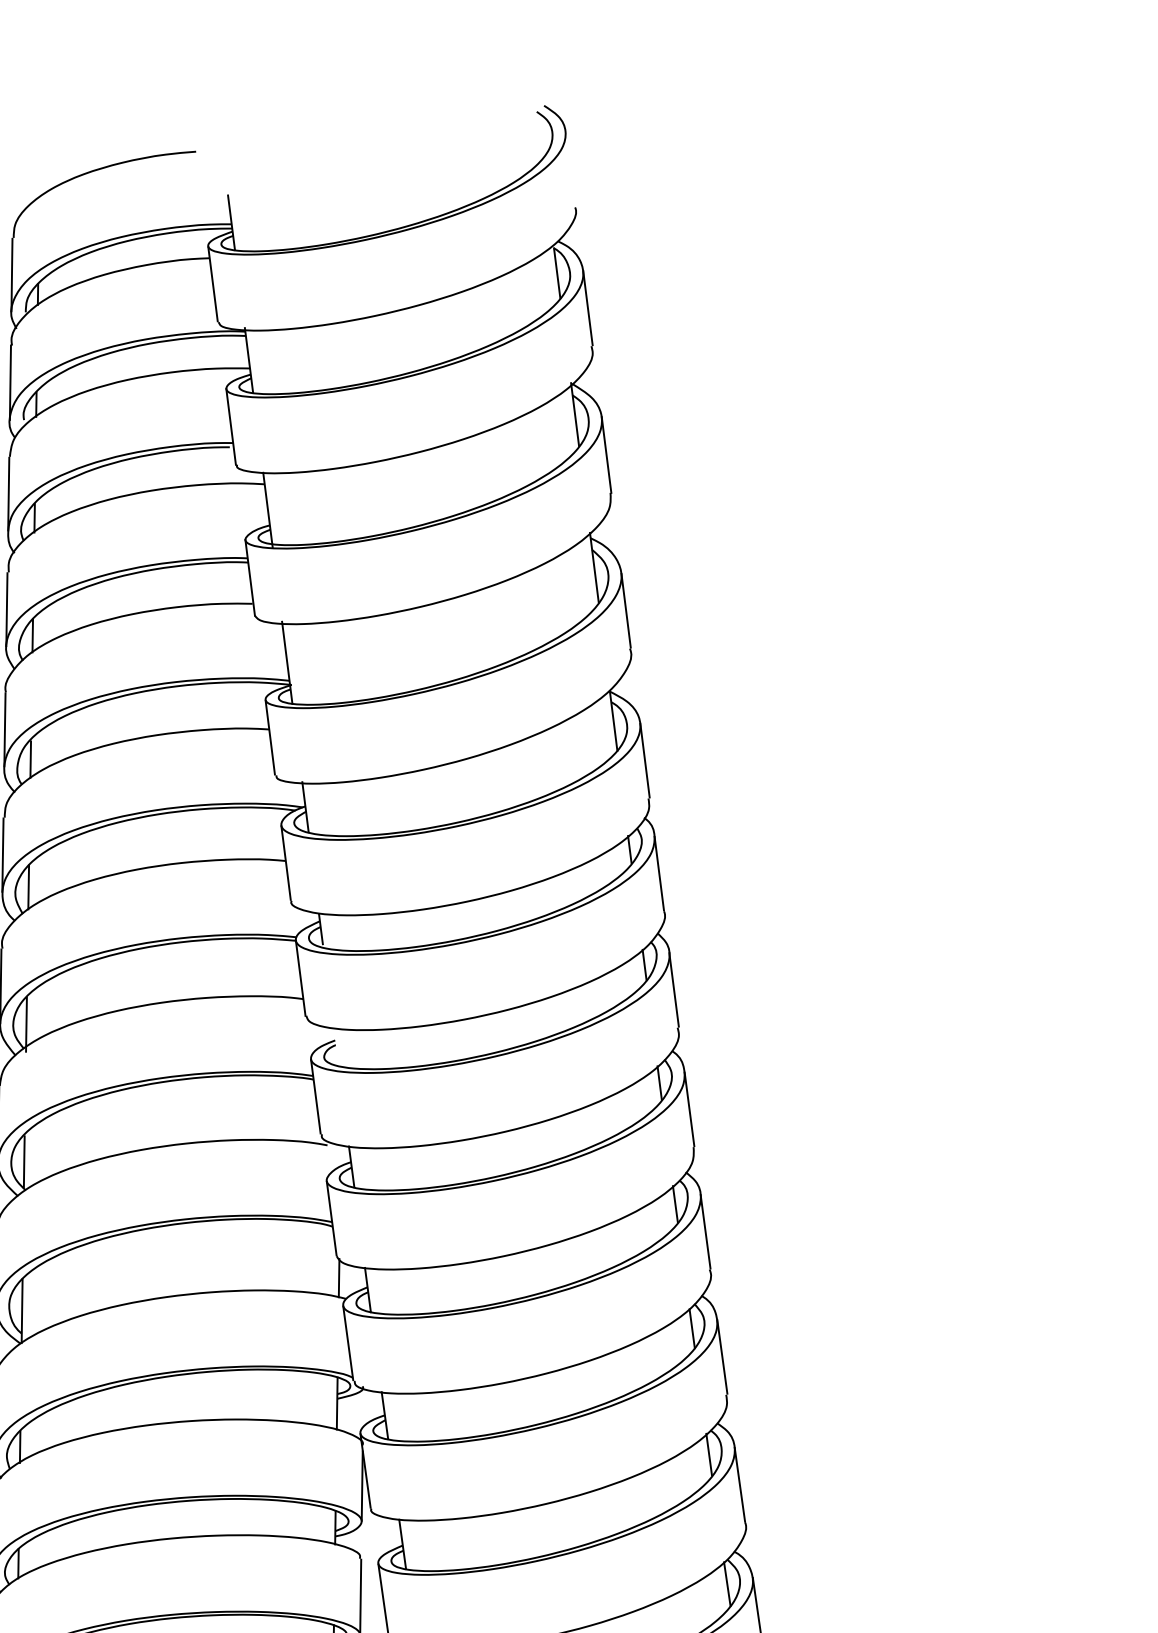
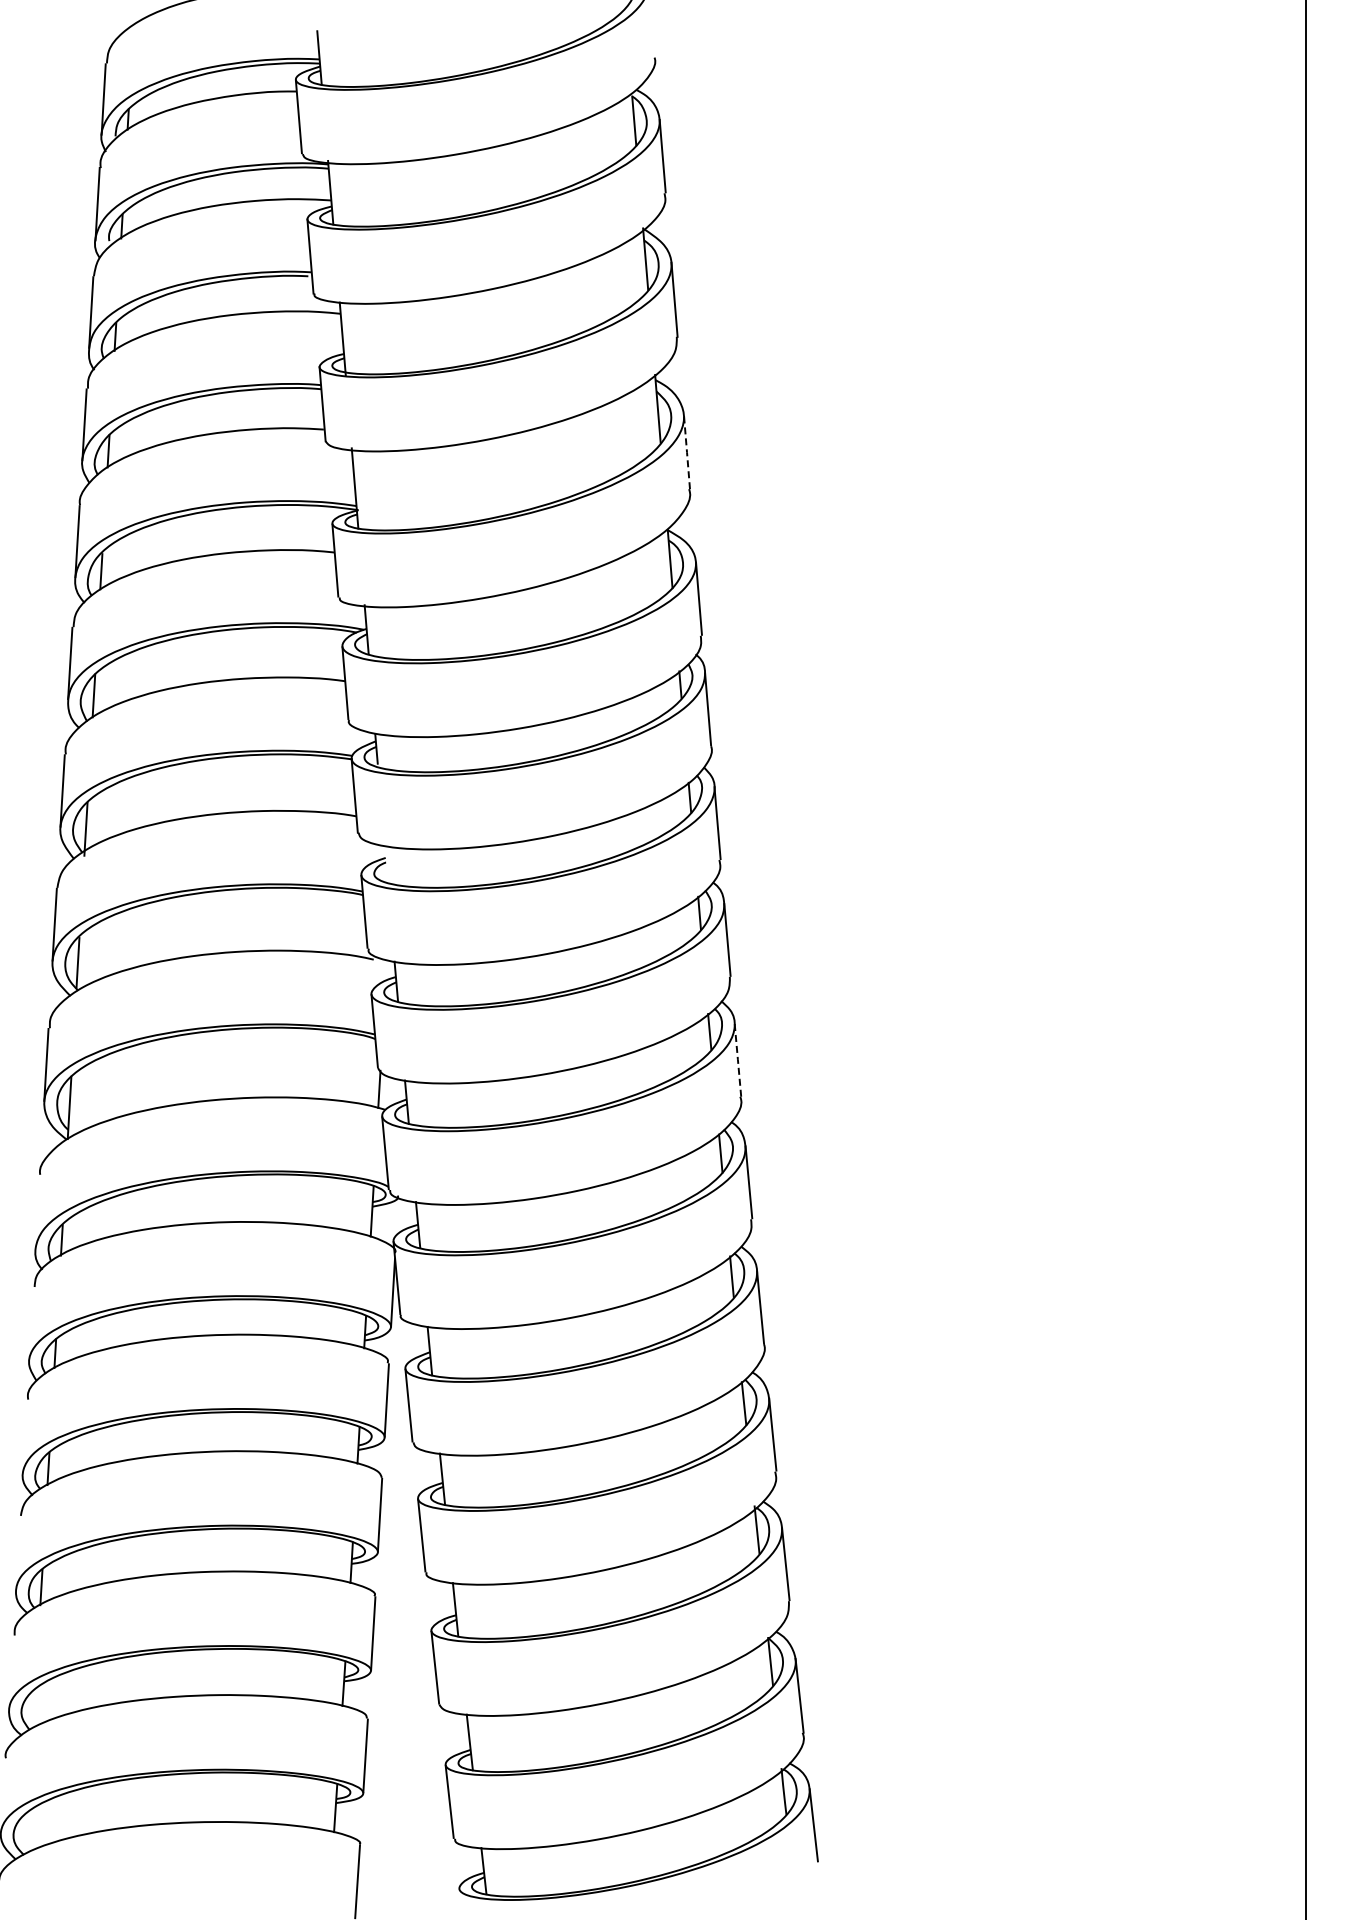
line: (626, 611) -> (687, 452), solid -> dashed
line: (705, 1231) -> (737, 1059), solid -> dashed

